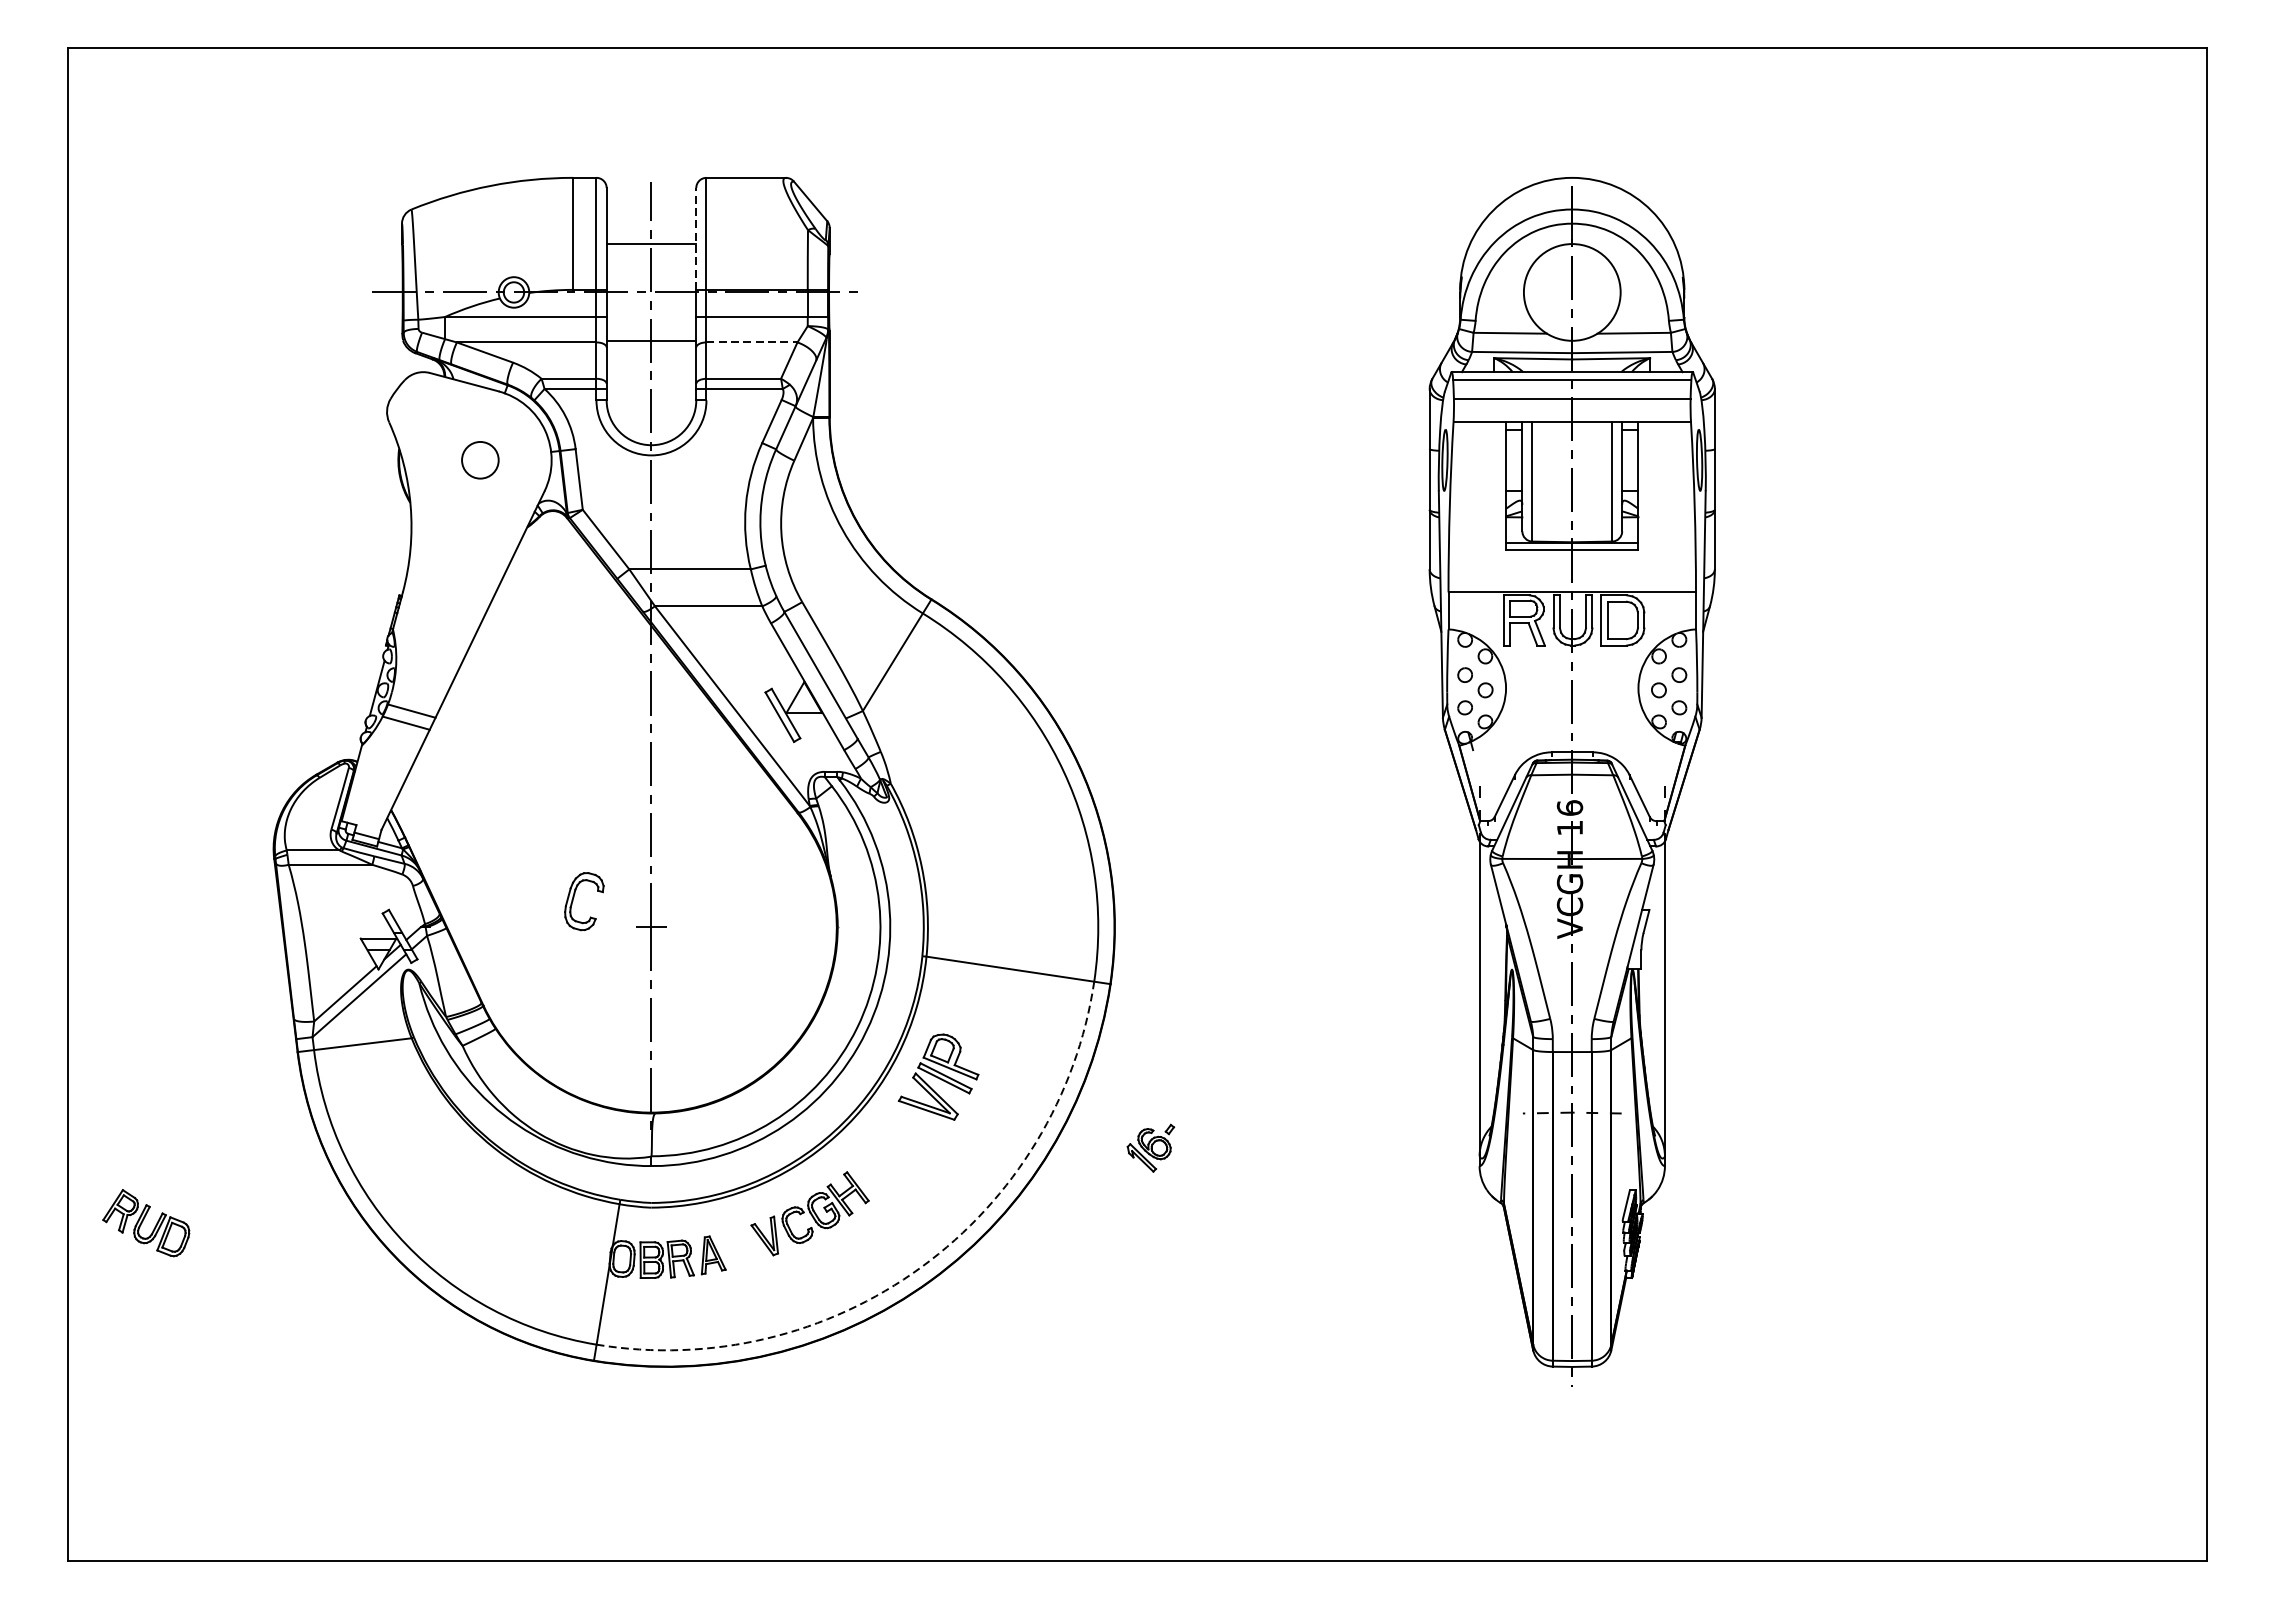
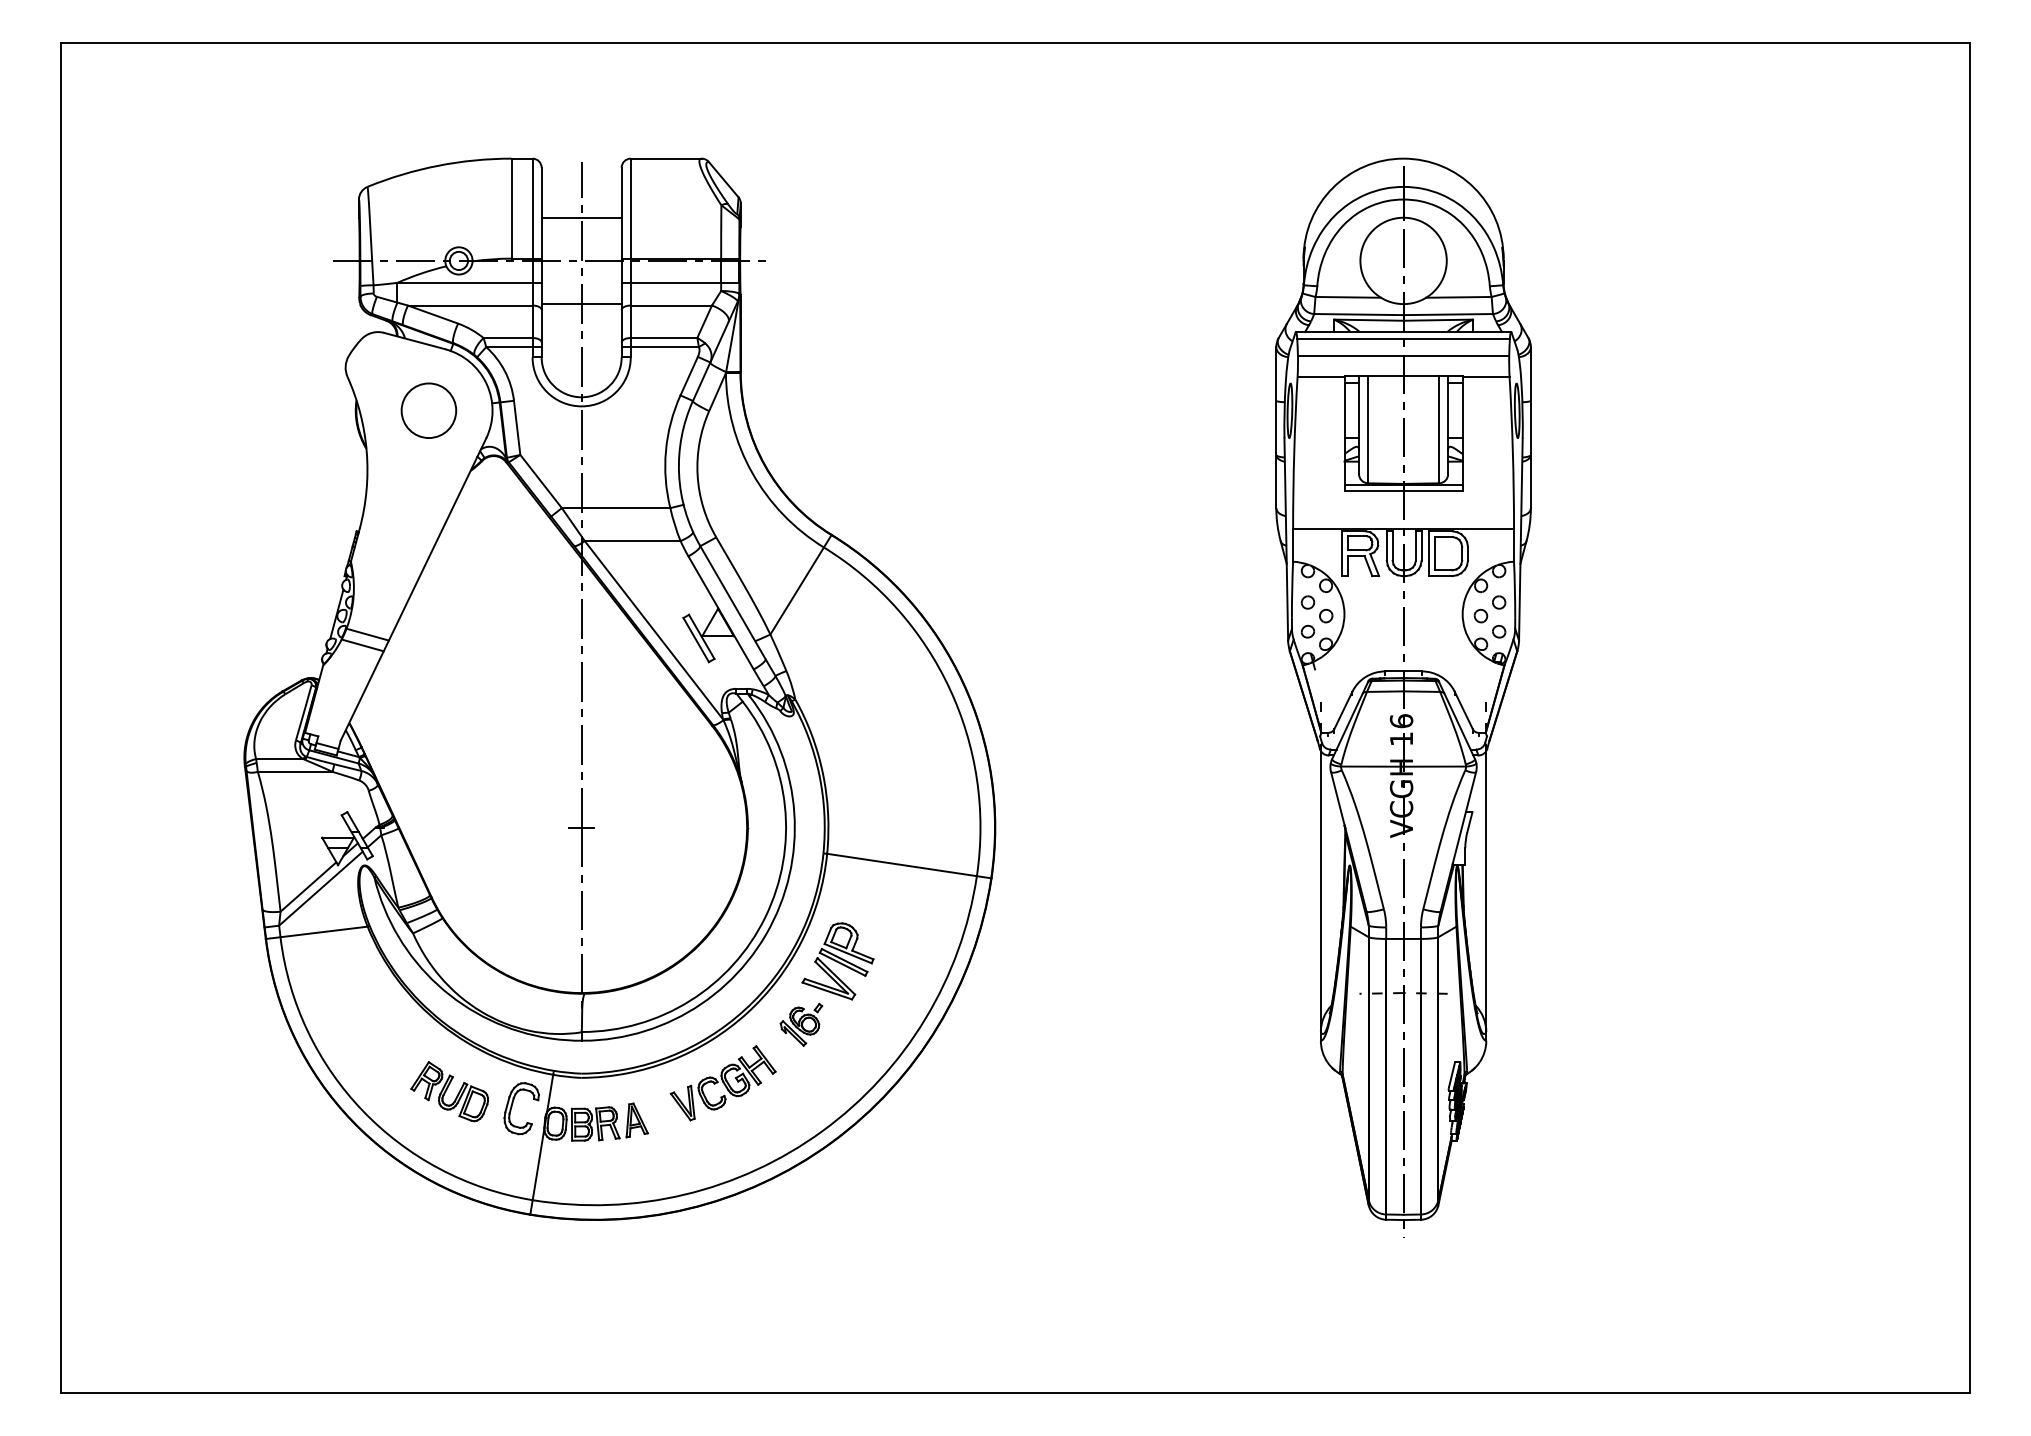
line: (696, 238) -> (621, 212), dashed -> solid
line: (752, 342) -> (671, 305), dashed -> solid
circle: (479, 460) -> (428, 410), size x1.67
part: (573, 900) -> (512, 1107), moved
part: (1150, 1147) -> (801, 1024), moved
part: (146, 1222) -> (449, 1091), moved
arc: (921, 1267) -> (822, 1131), dashed -> solid

